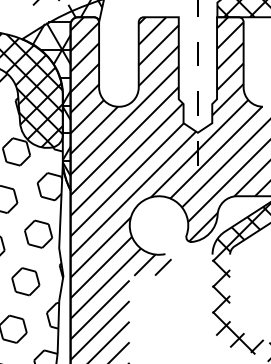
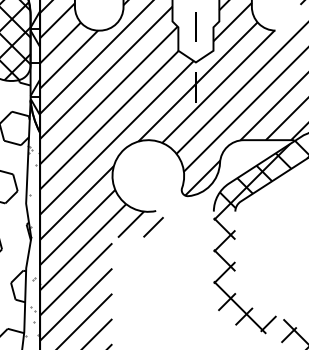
hatch: (64, 278) -> (32, 240), added

